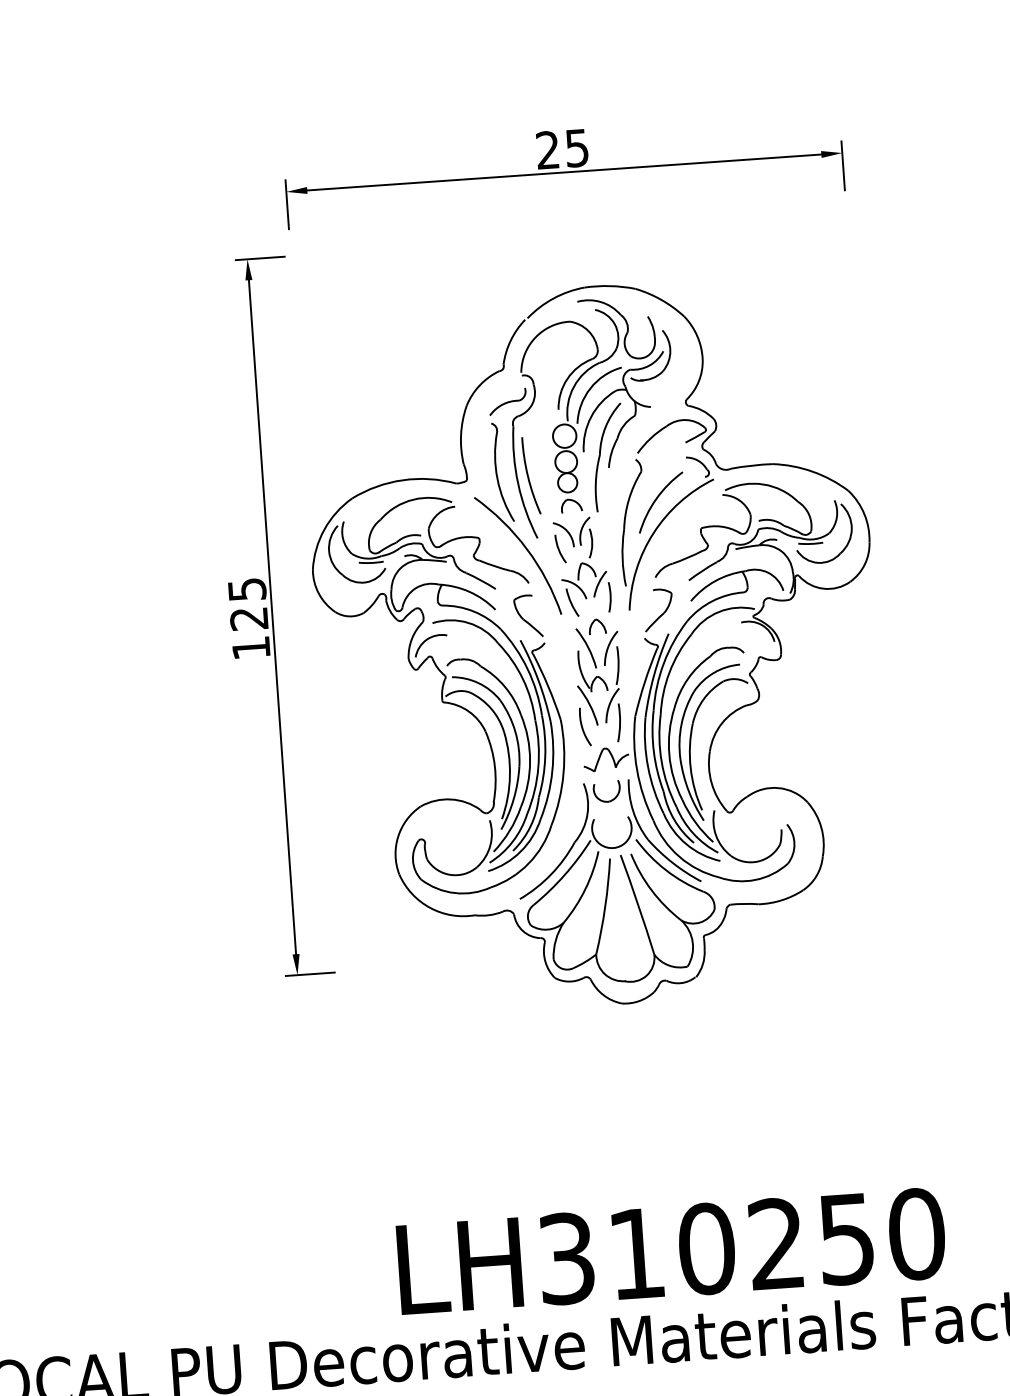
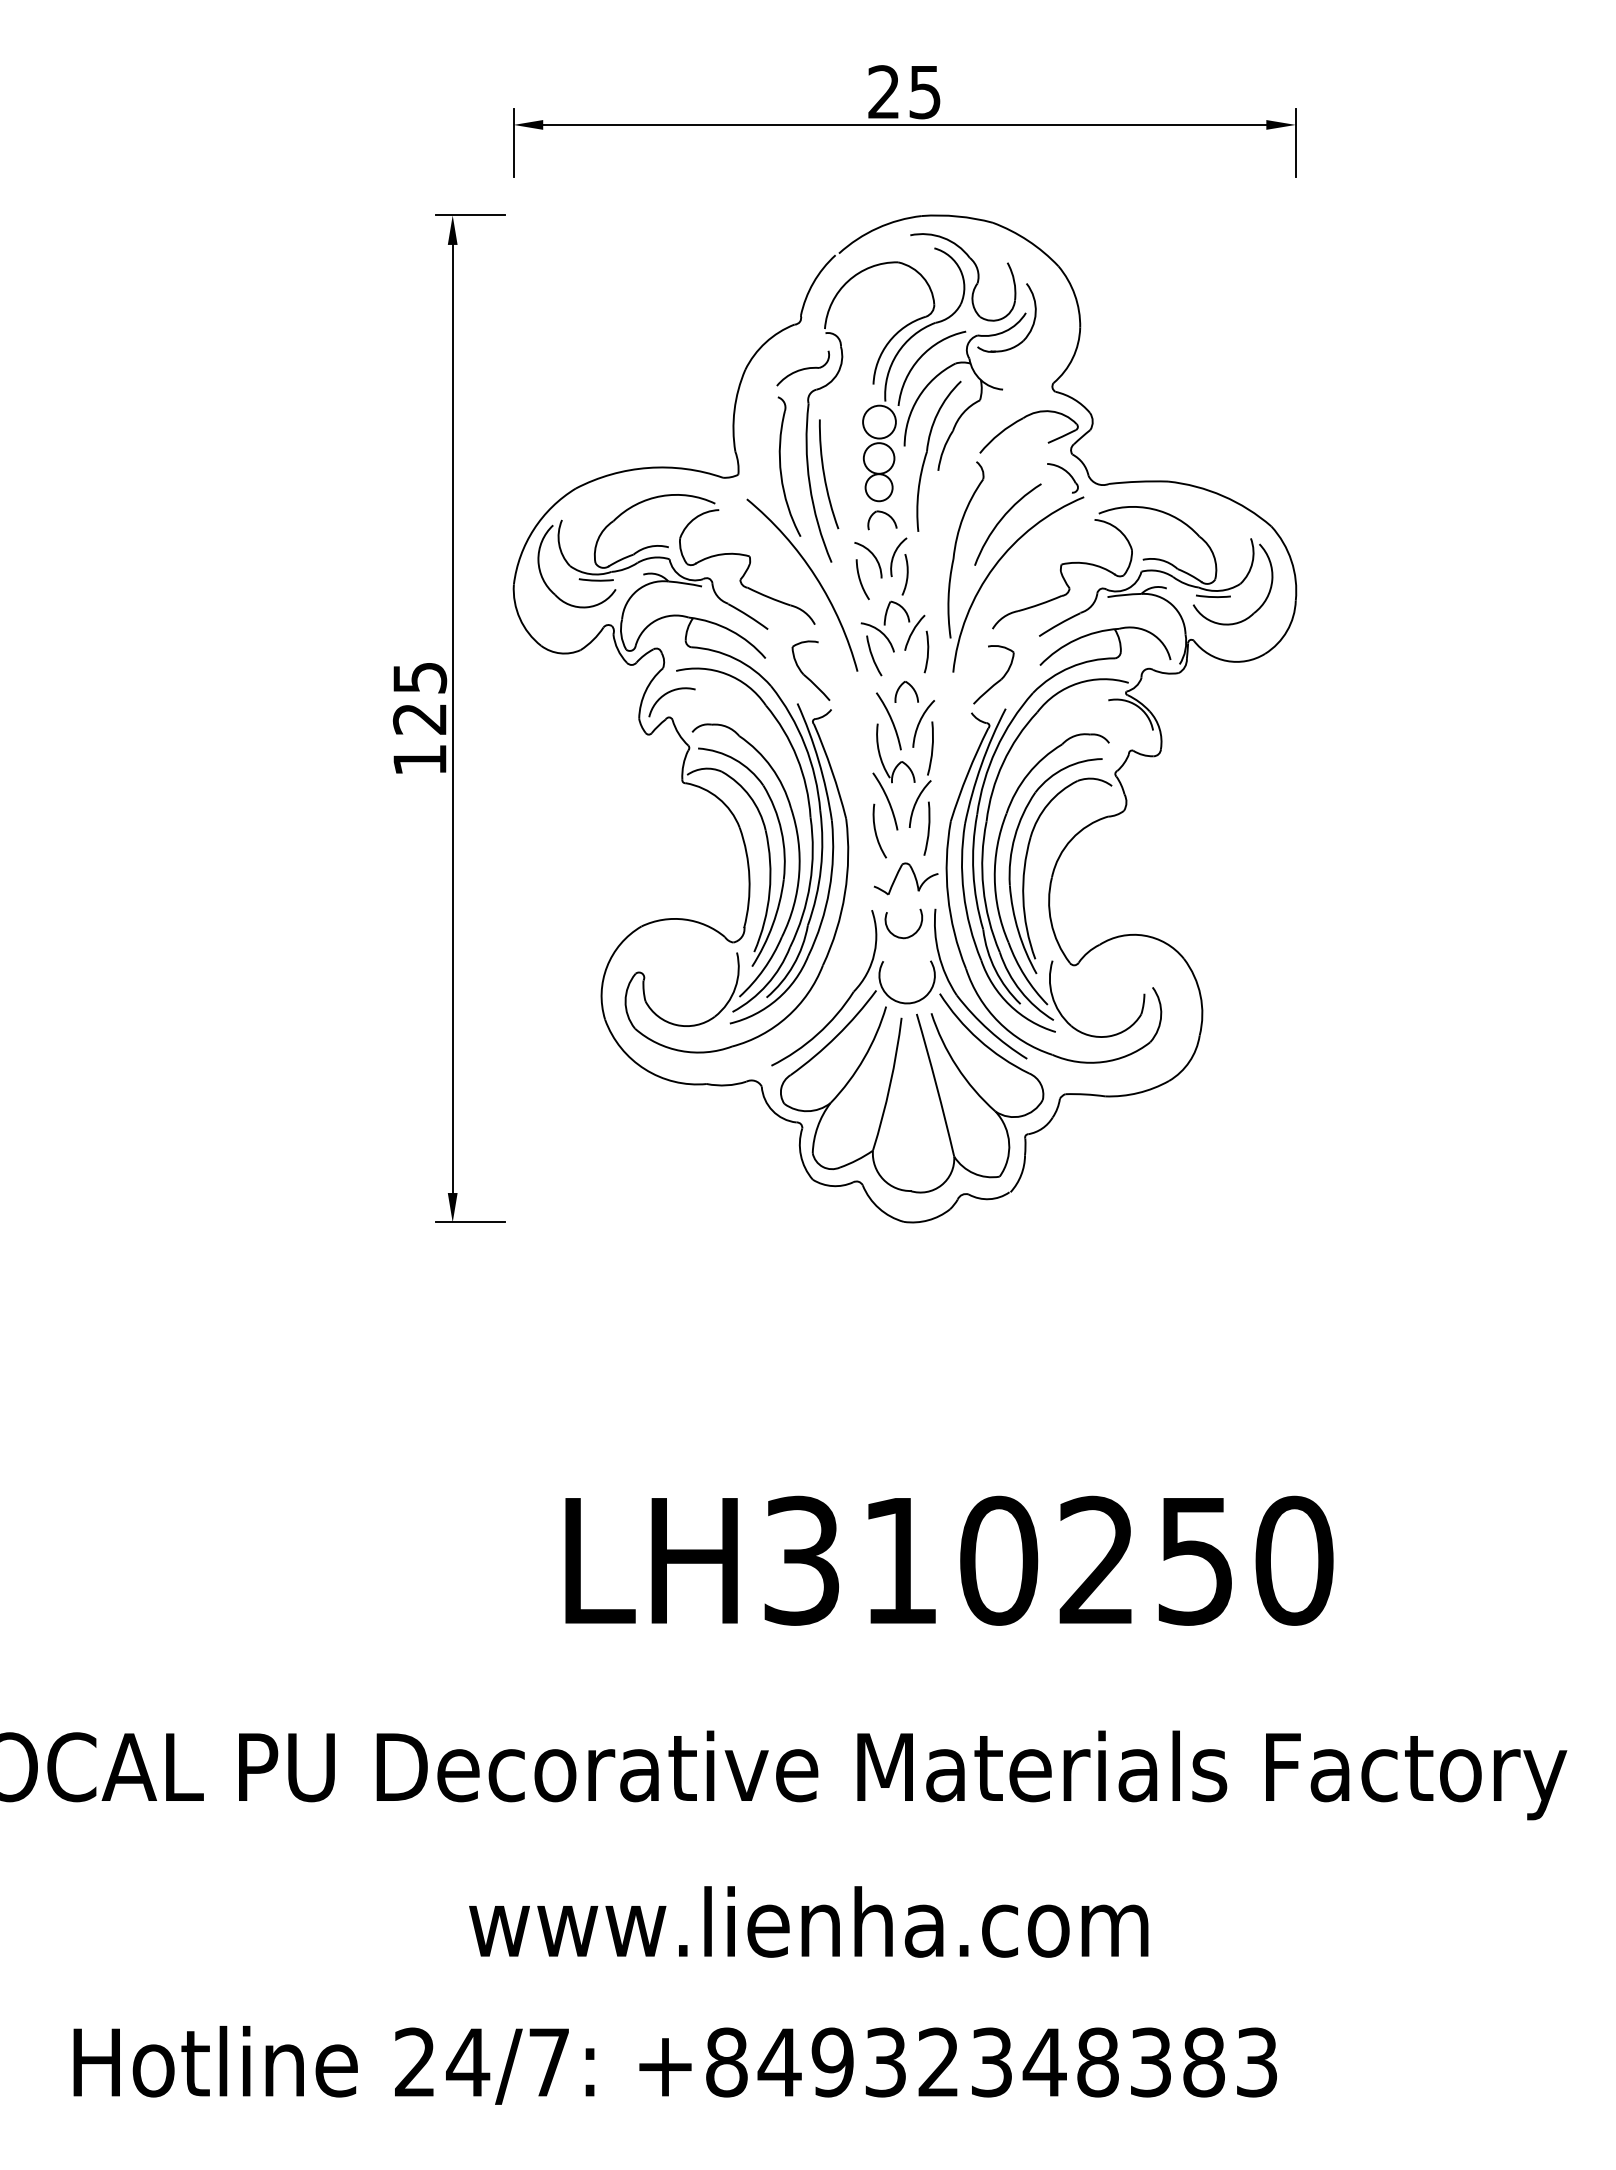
part: (590, 649) -> (894, 723), moved
text: (671, 1251) -> (949, 1560), moved

